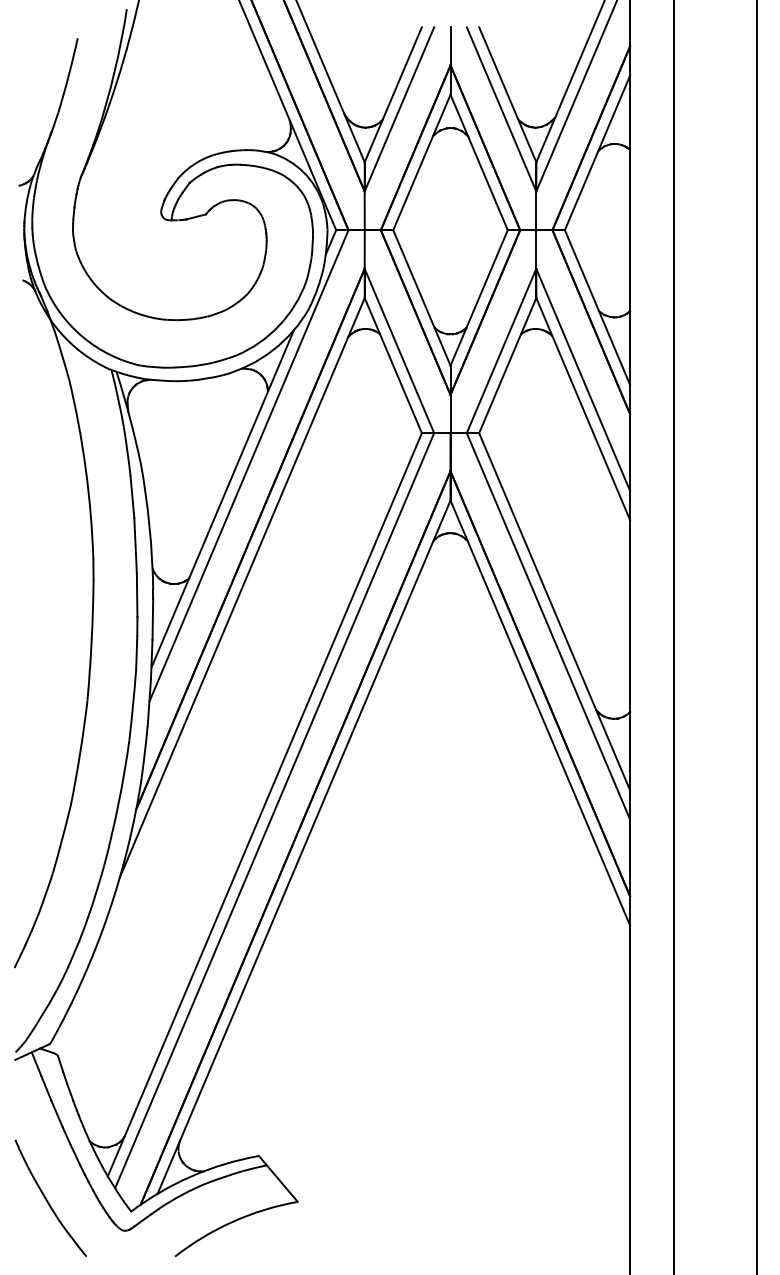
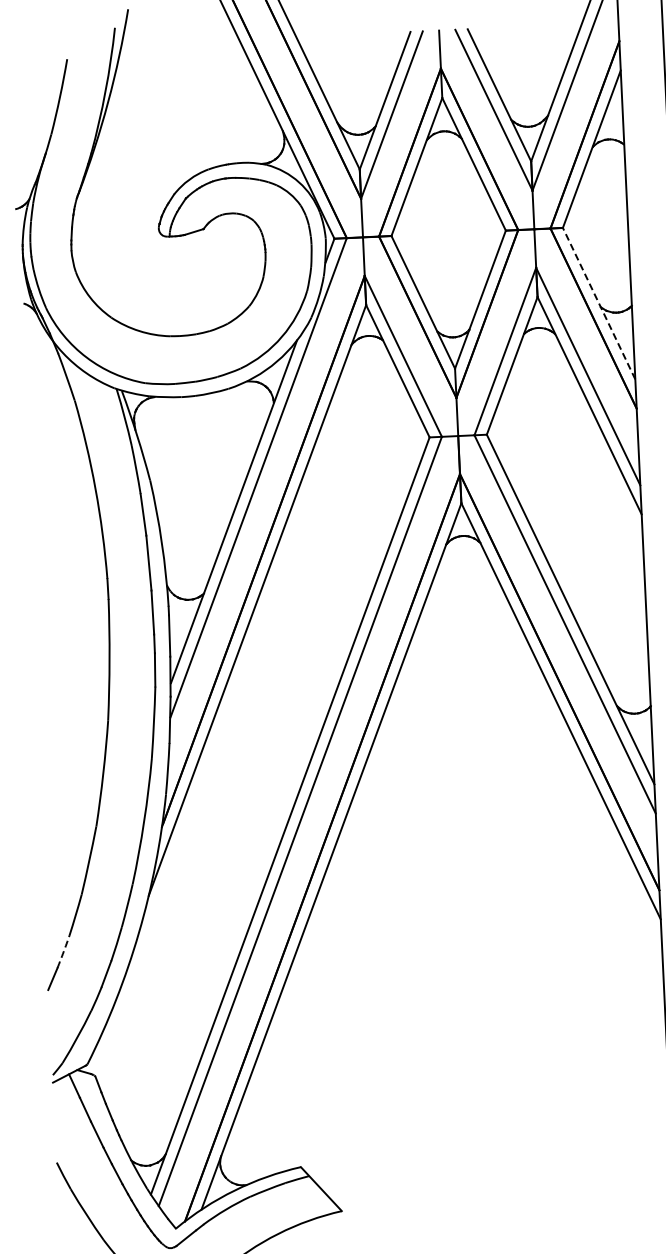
line: (597, 307) -> (599, 303), solid -> dashed
arc: (32, 929) -> (64, 951), solid -> dashed

